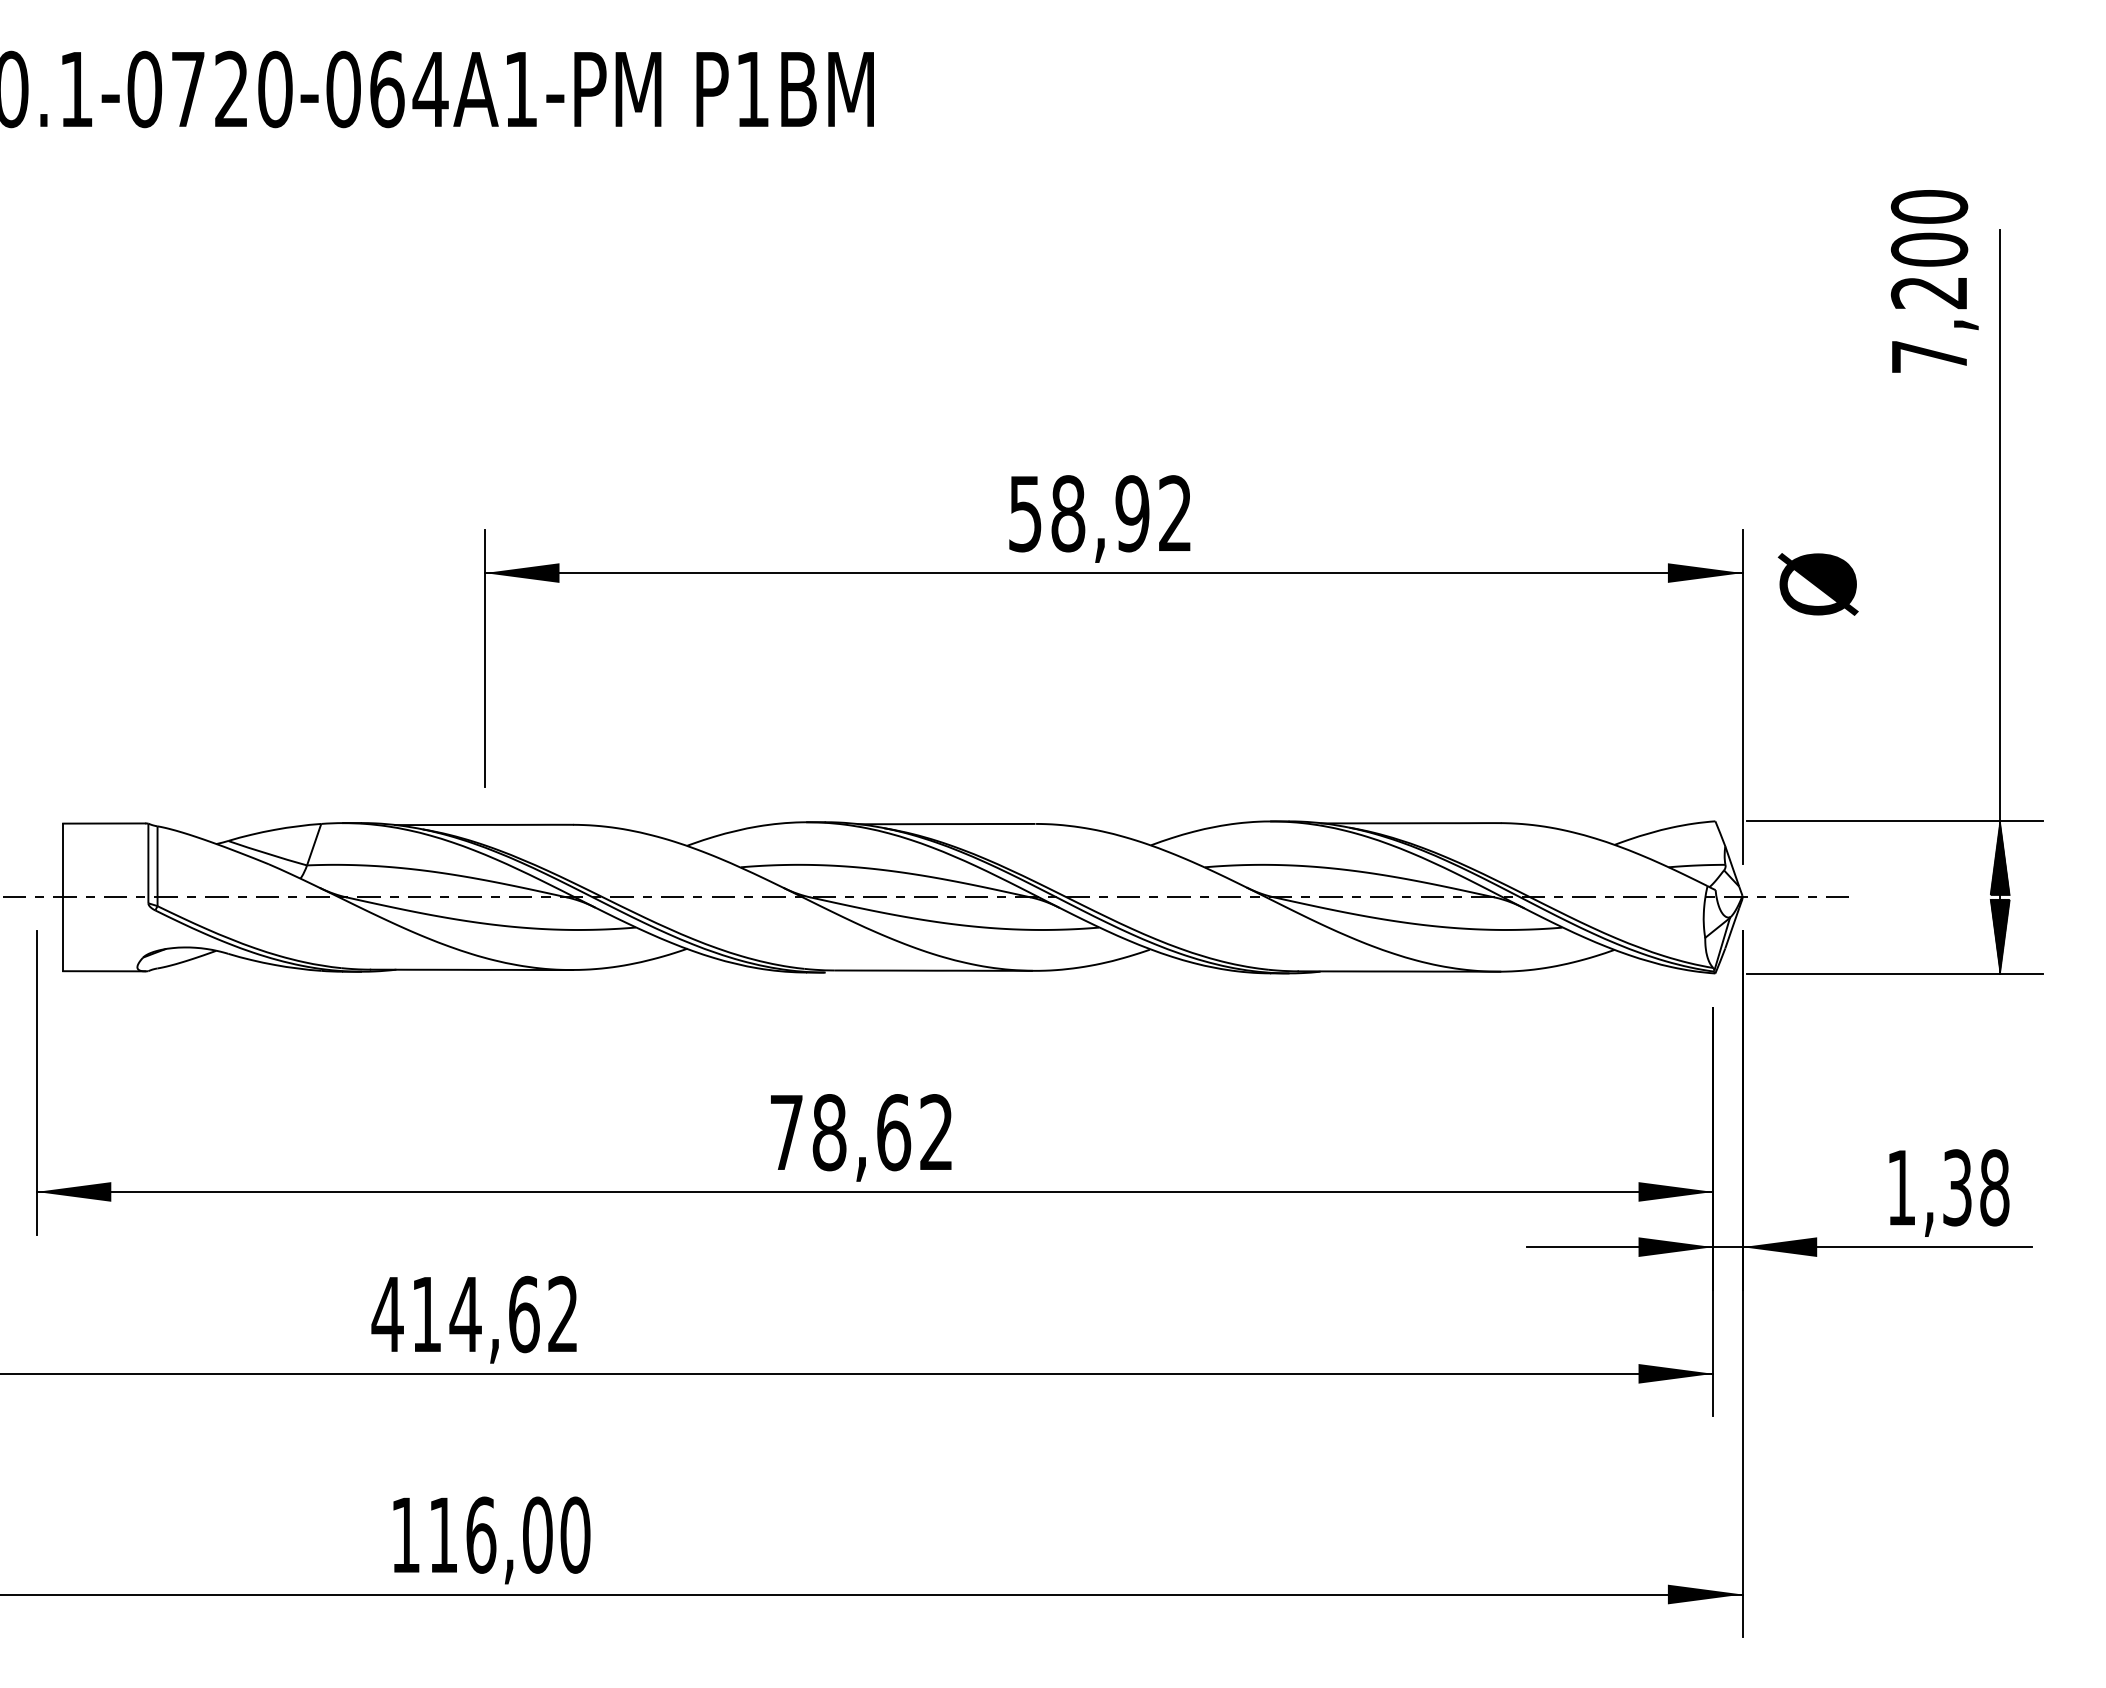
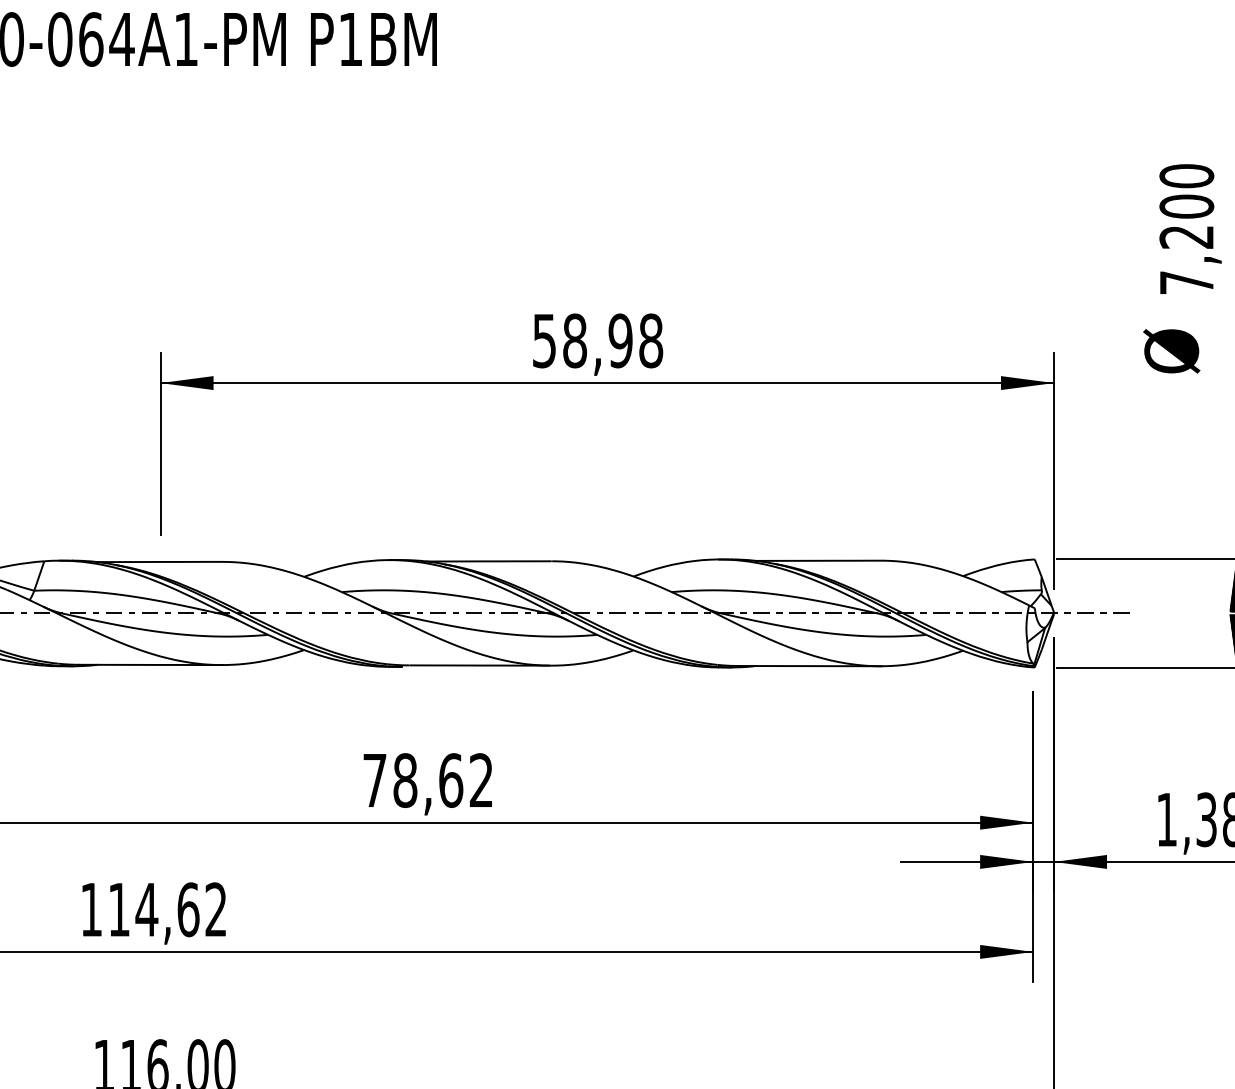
text: (1934, 281) -> (1190, 229), moved
text: (1175, 513) -> (651, 340), 58,92 -> 58,98
text: (1817, 584) -> (1171, 351), moved
text: (387, 1314) -> (91, 909), 414,62 -> 114,62

